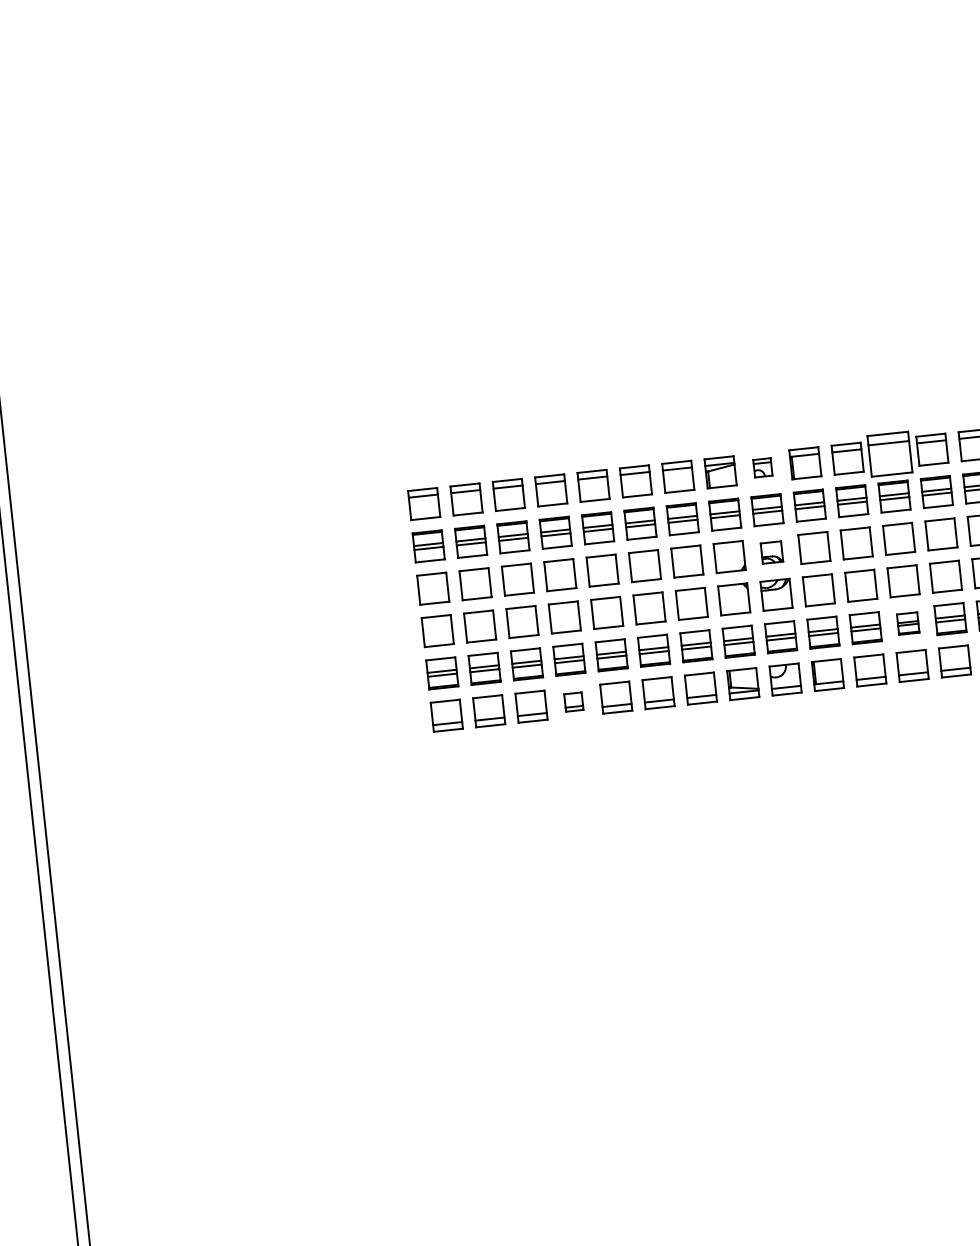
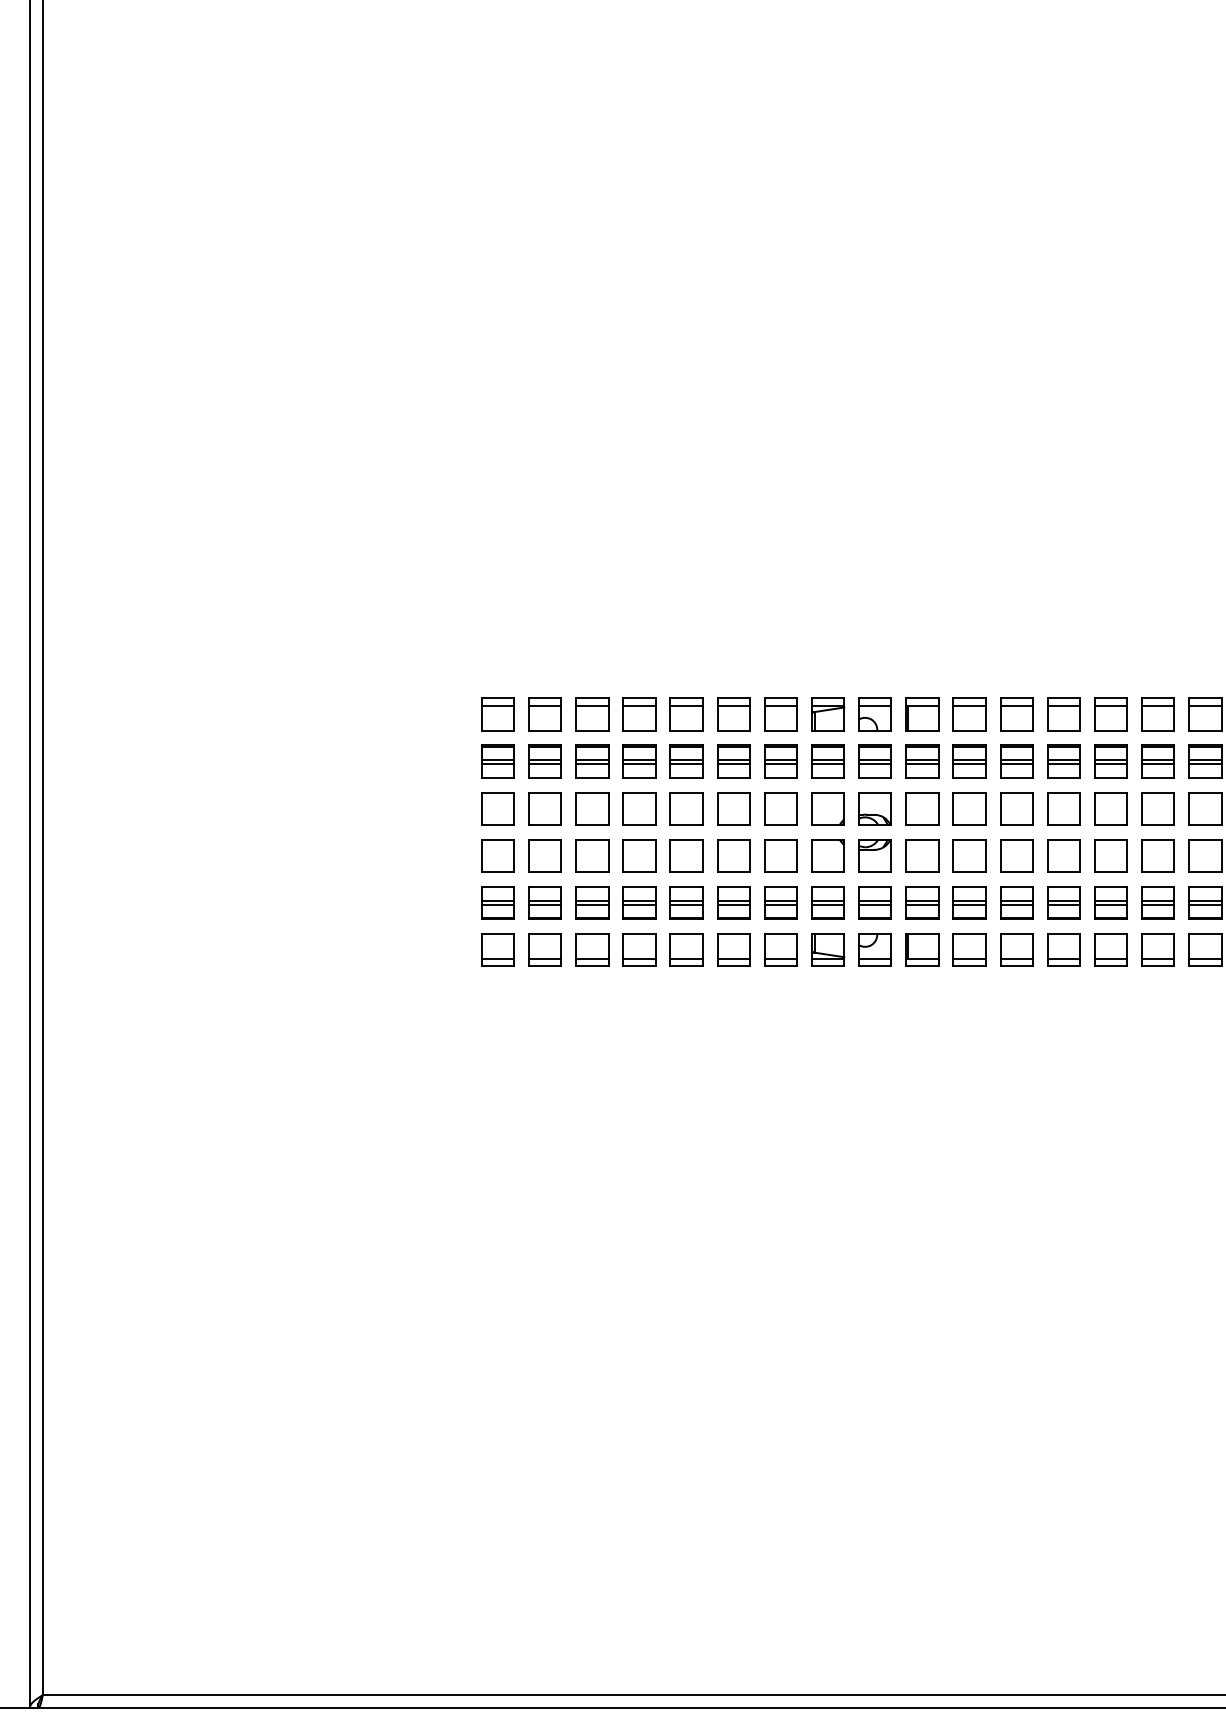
part: (889, 454) -> (1016, 714), size x0.71
part: (762, 467) -> (874, 714), size x1.67
part: (771, 552) -> (874, 808), size x1.43
part: (907, 623) -> (1016, 902), size x1.43
part: (573, 701) -> (639, 949), size x1.67

